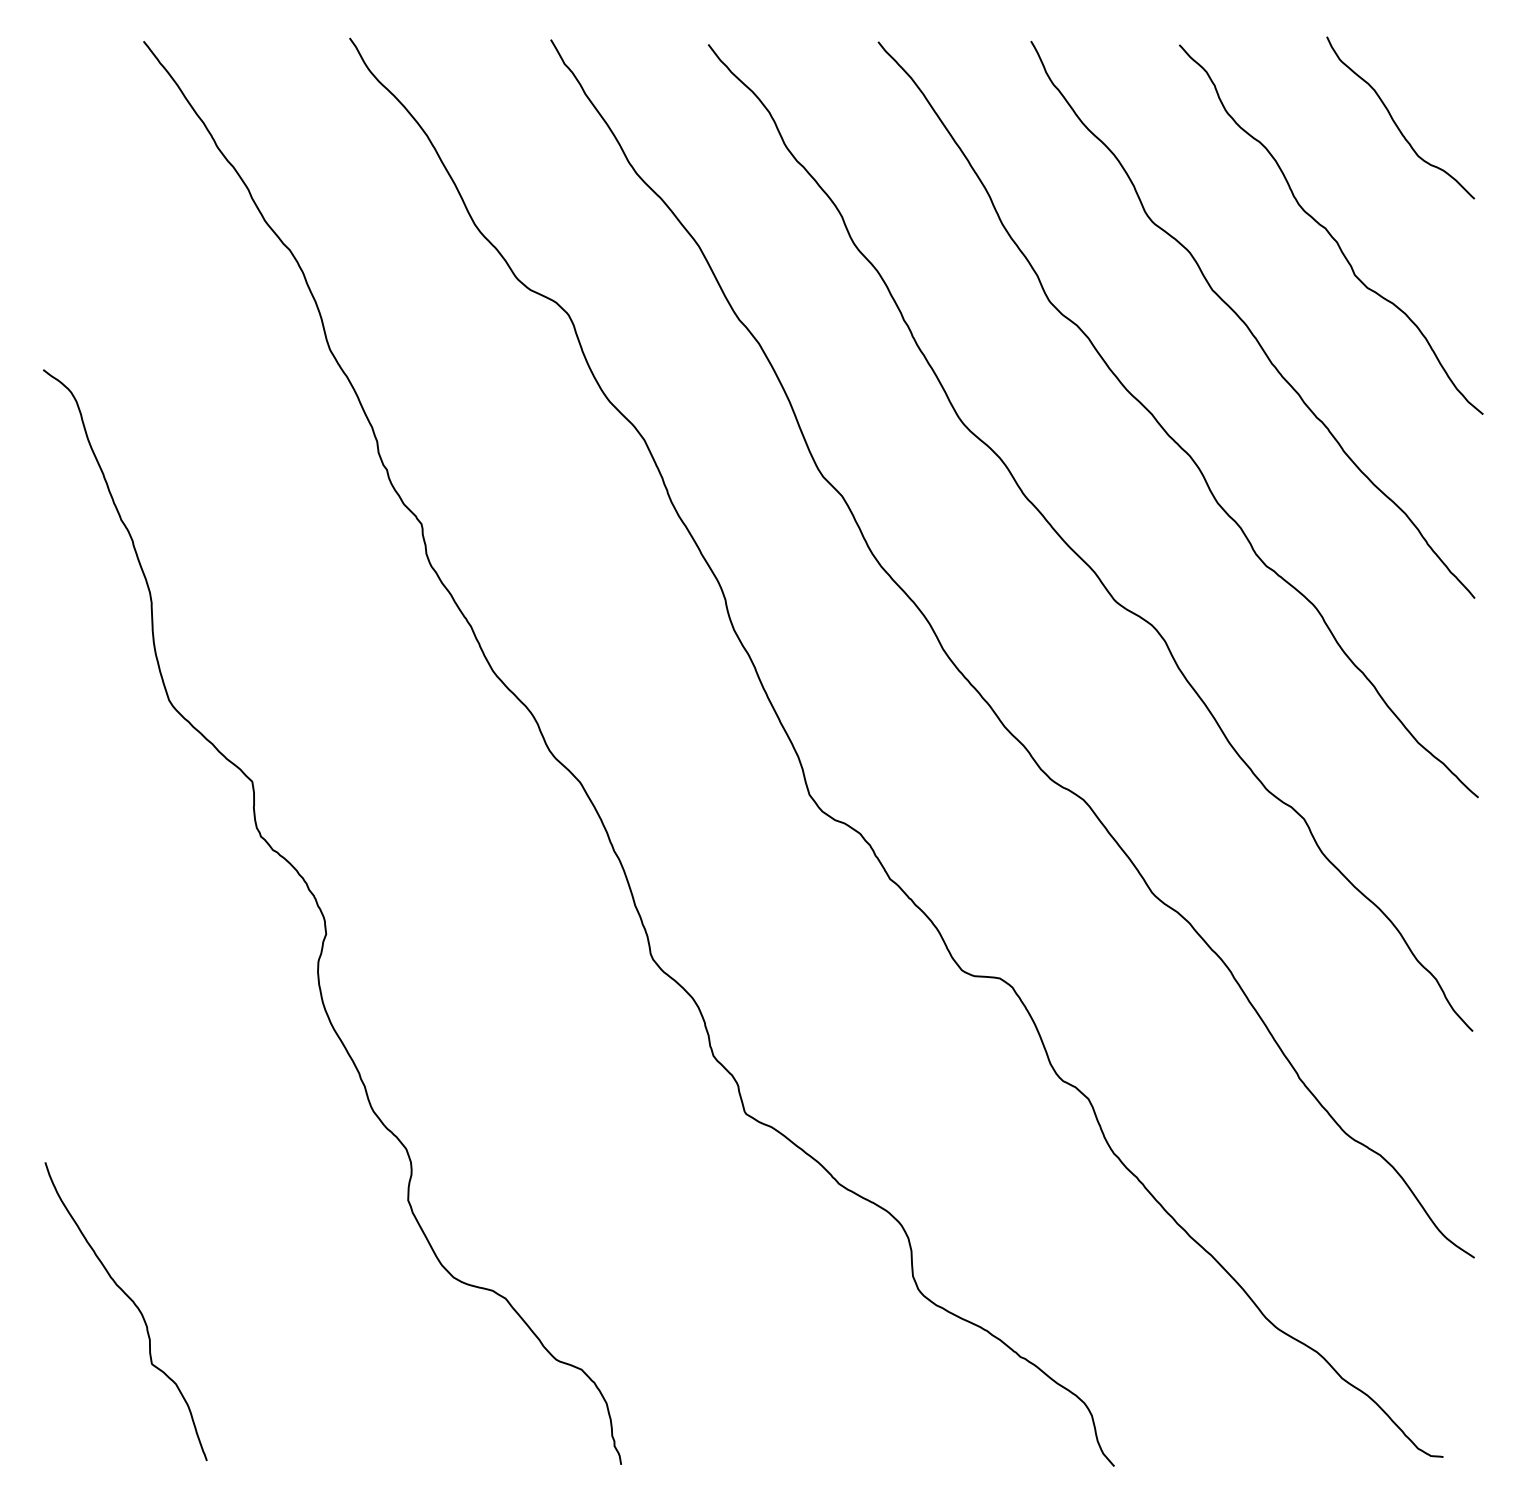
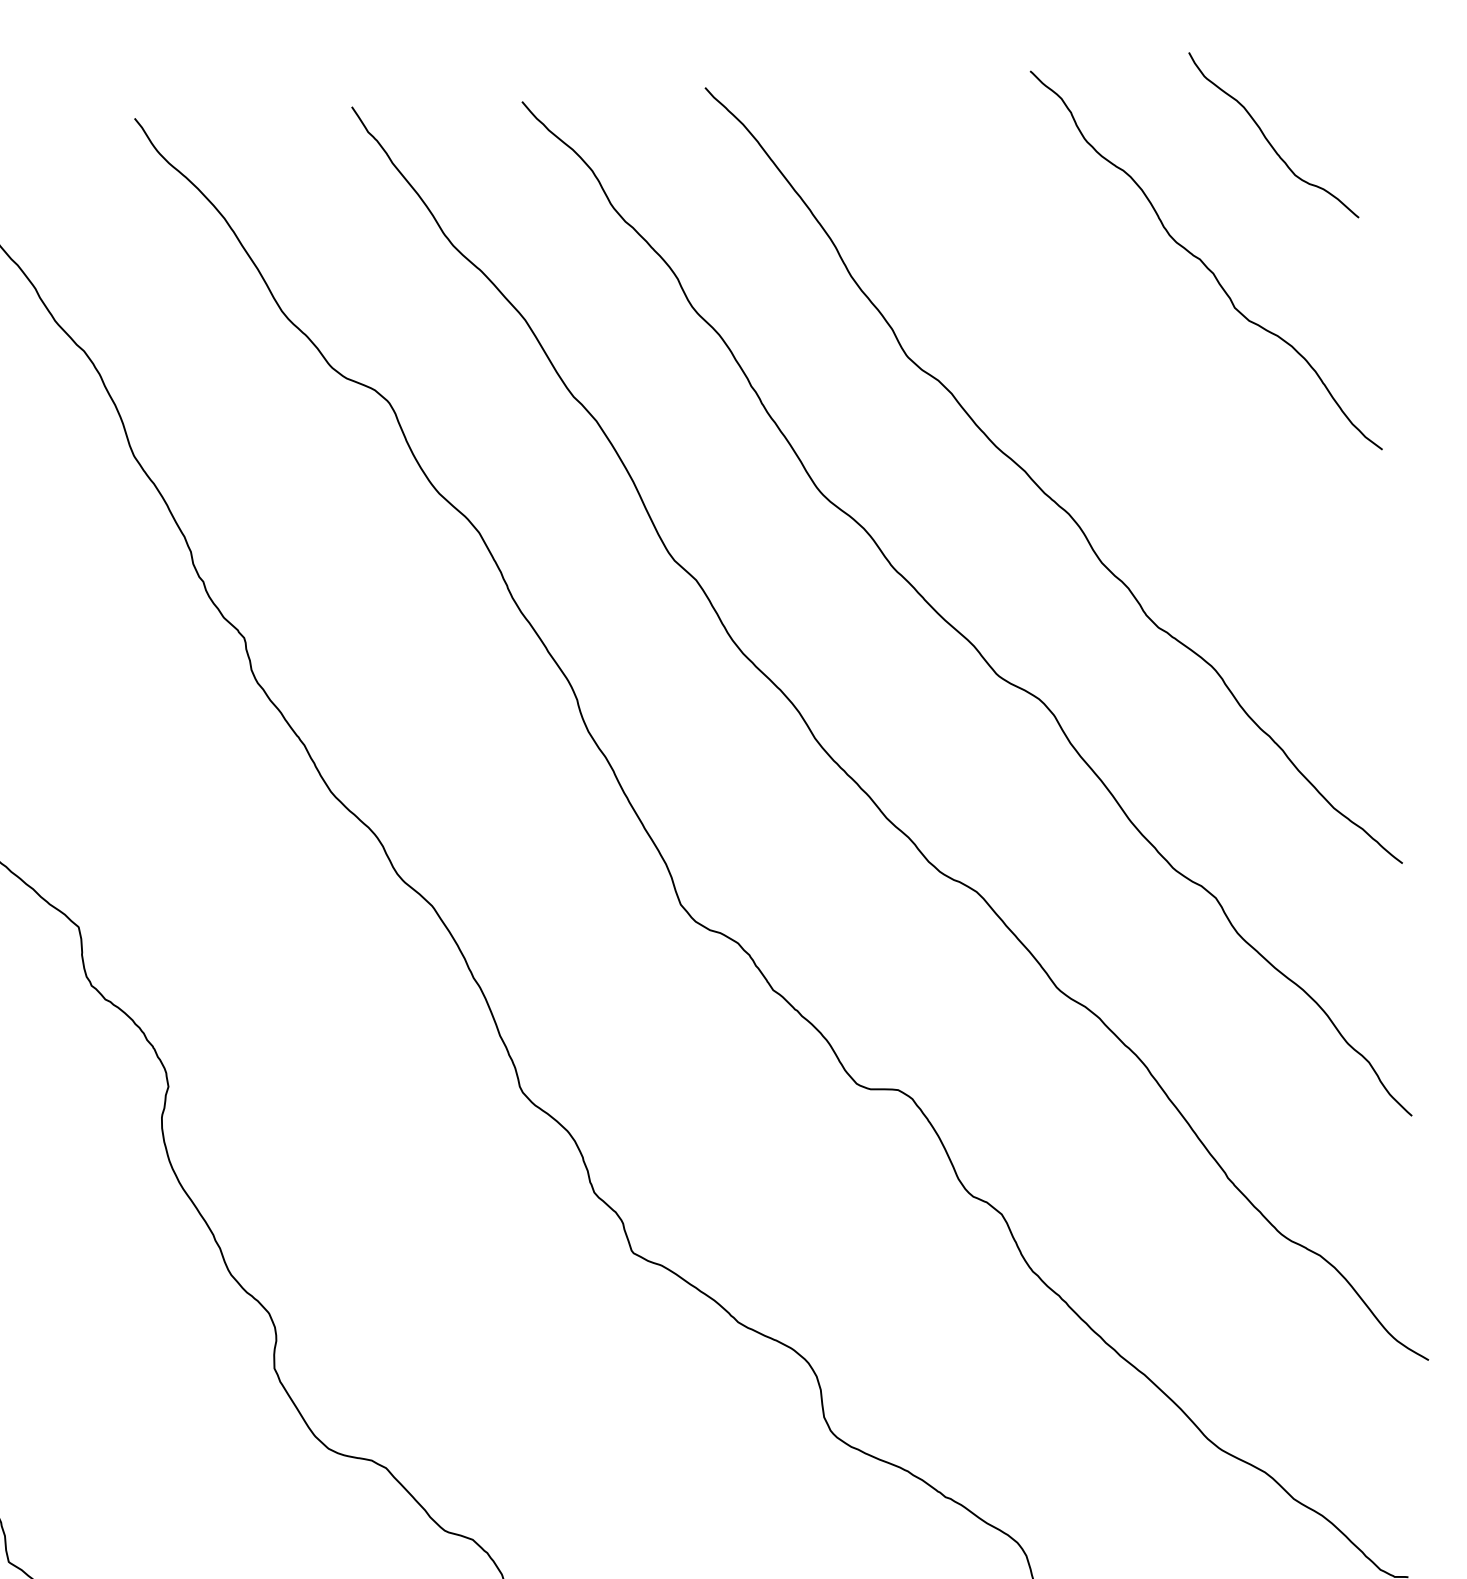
curve: (1246, 323) -> (1121, 367), removed

